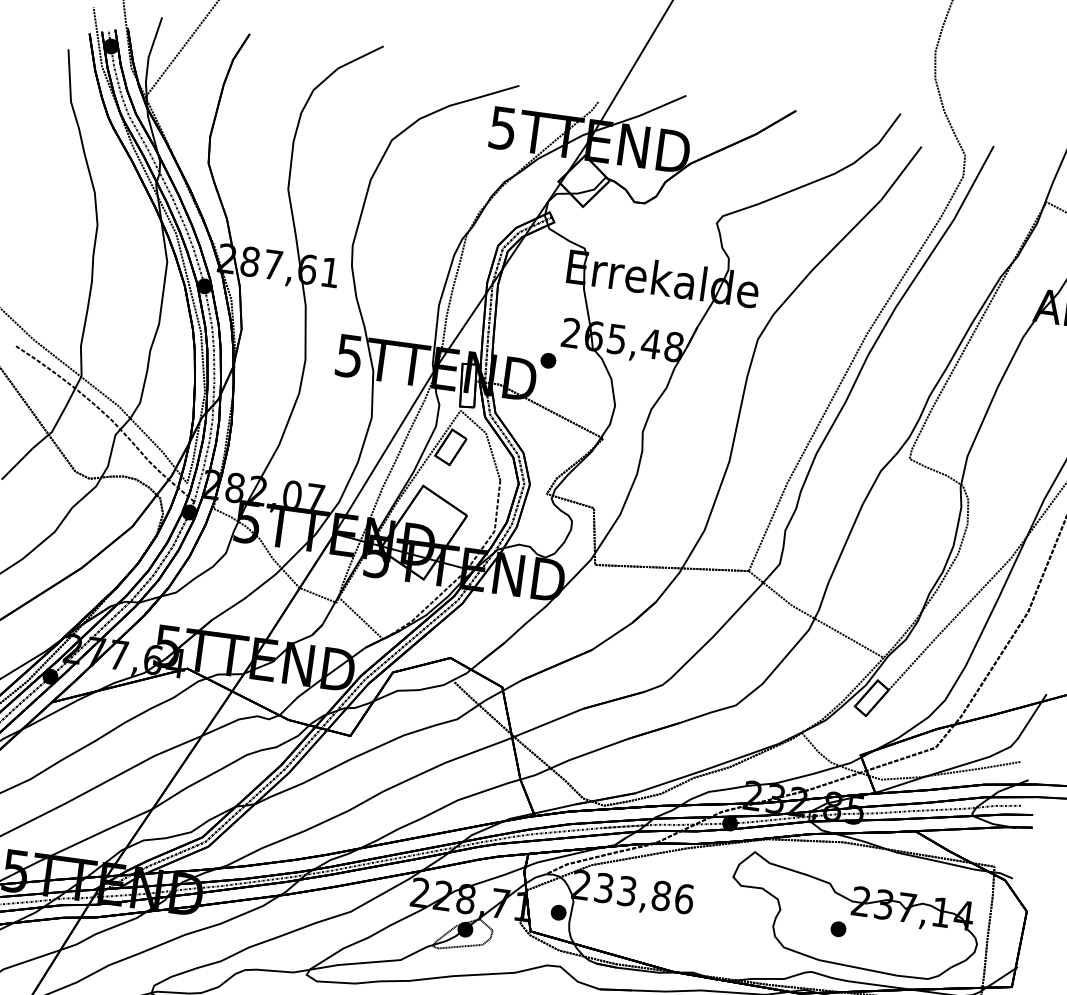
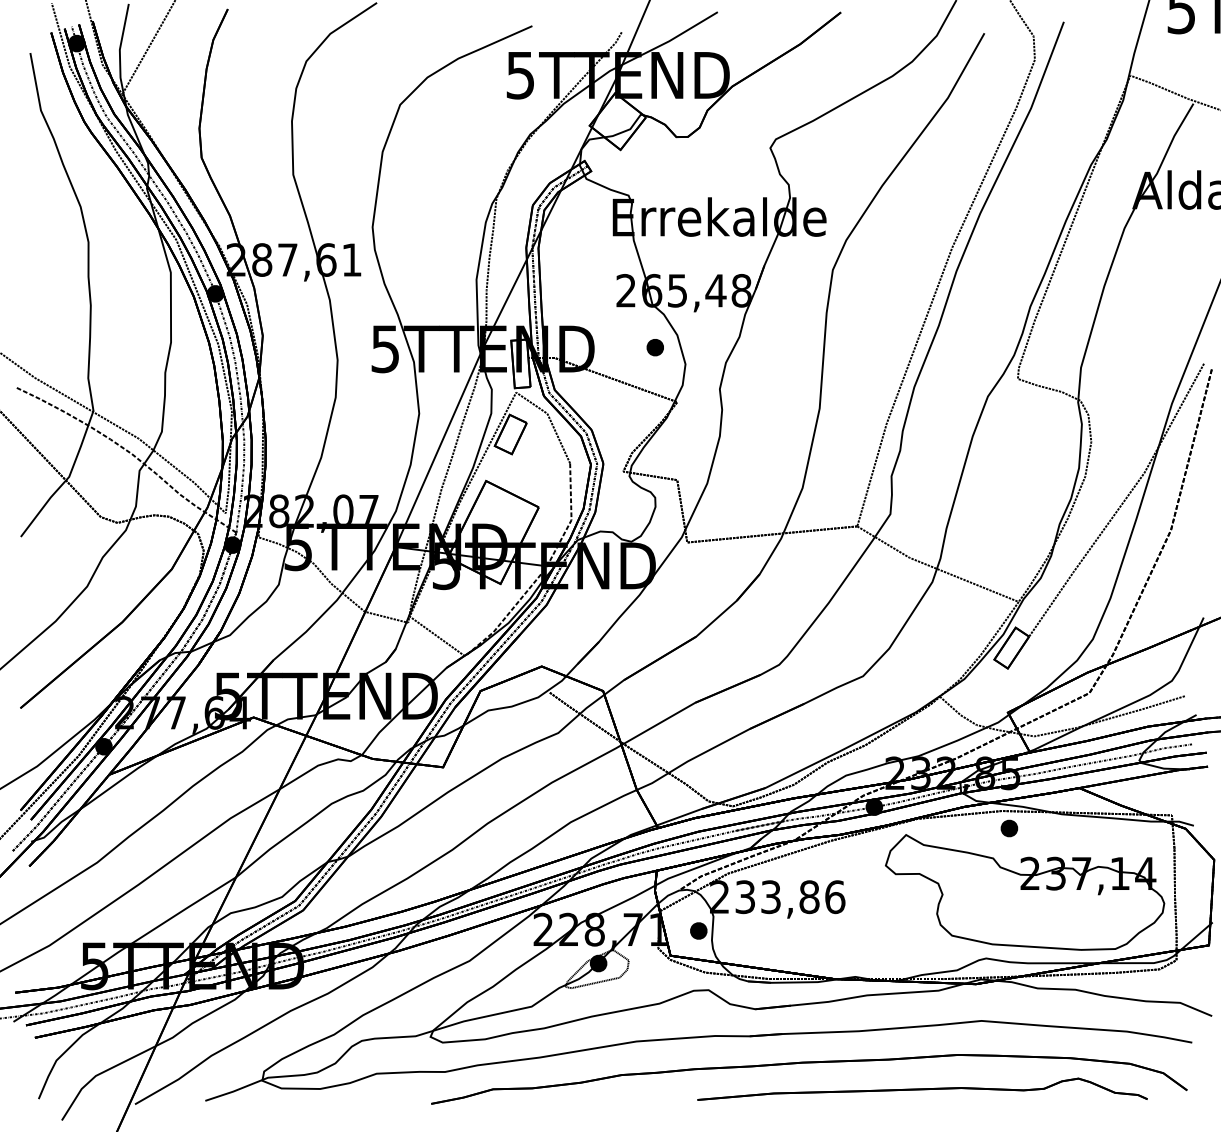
part: (547, 360) -> (654, 347), moved
part: (838, 929) -> (1009, 828), moved

